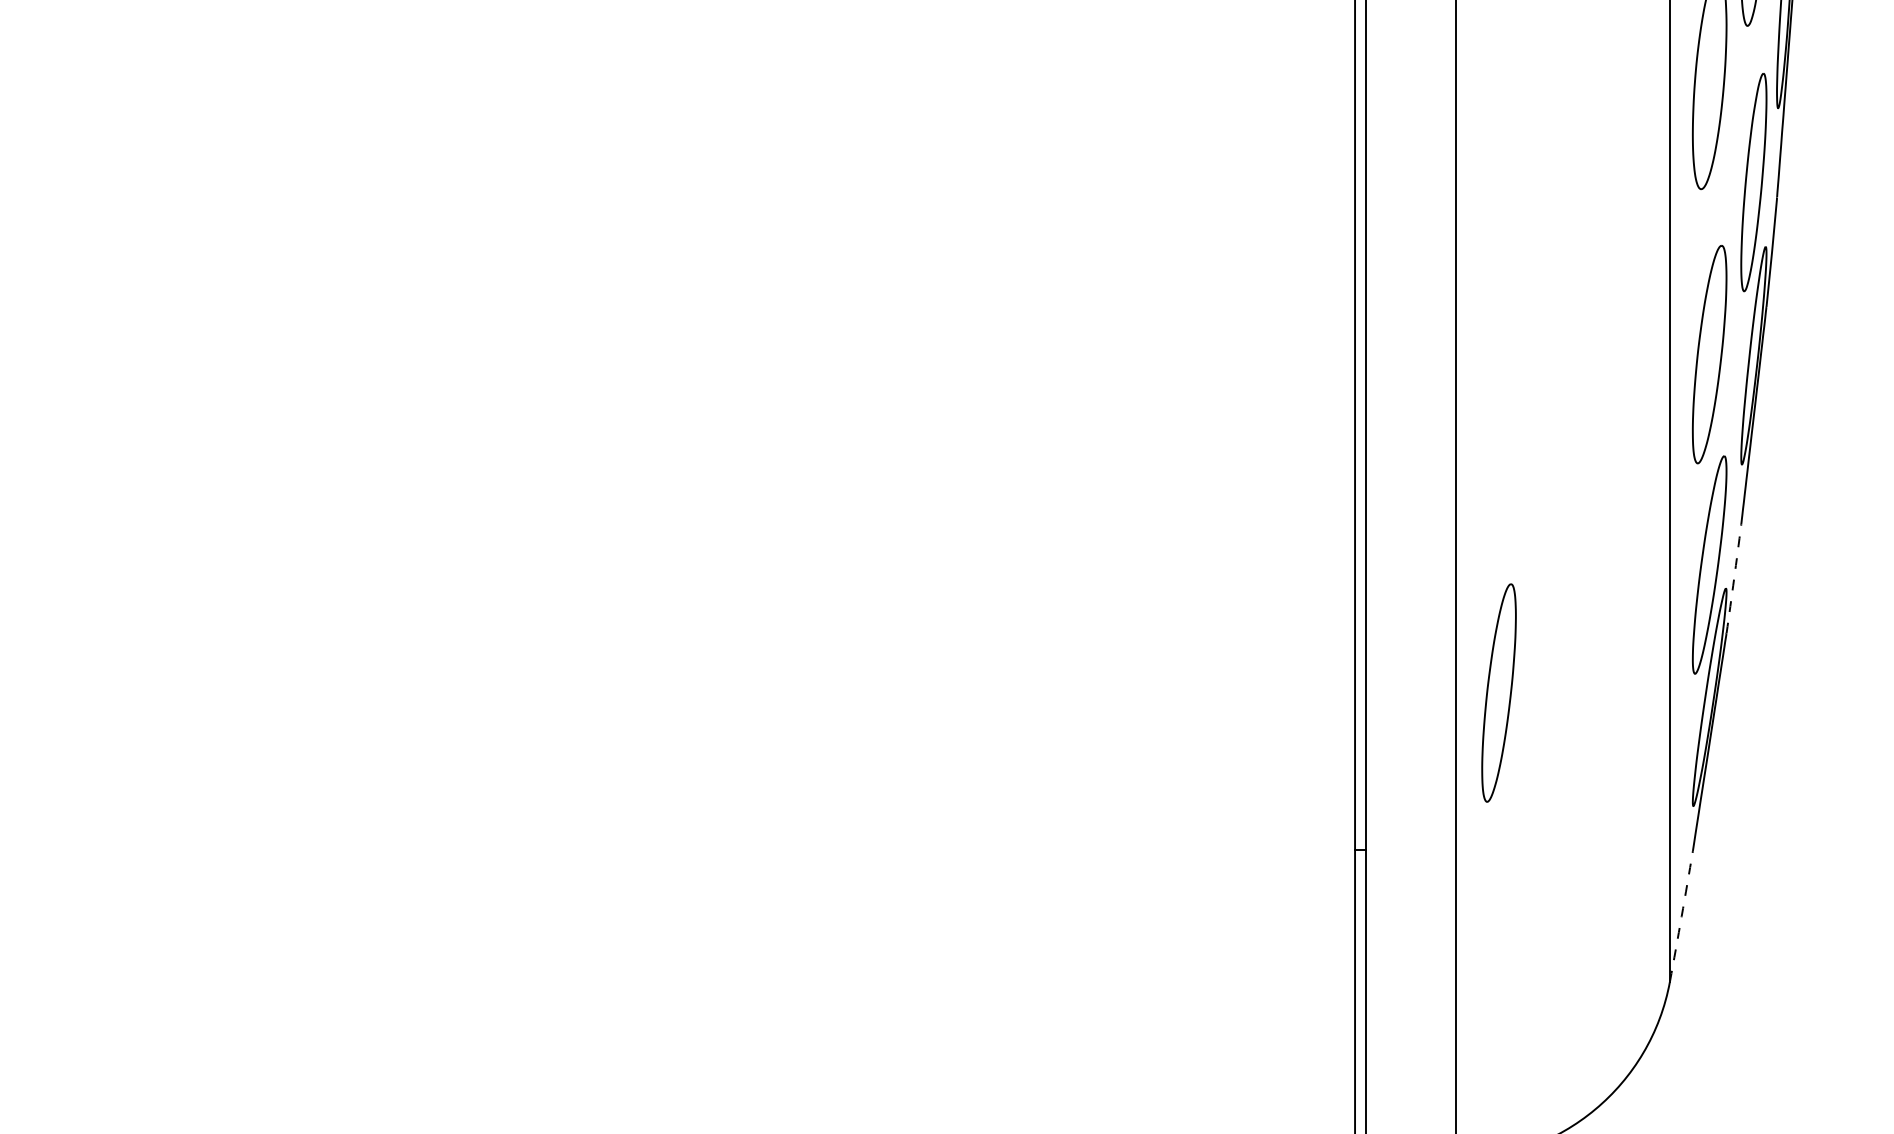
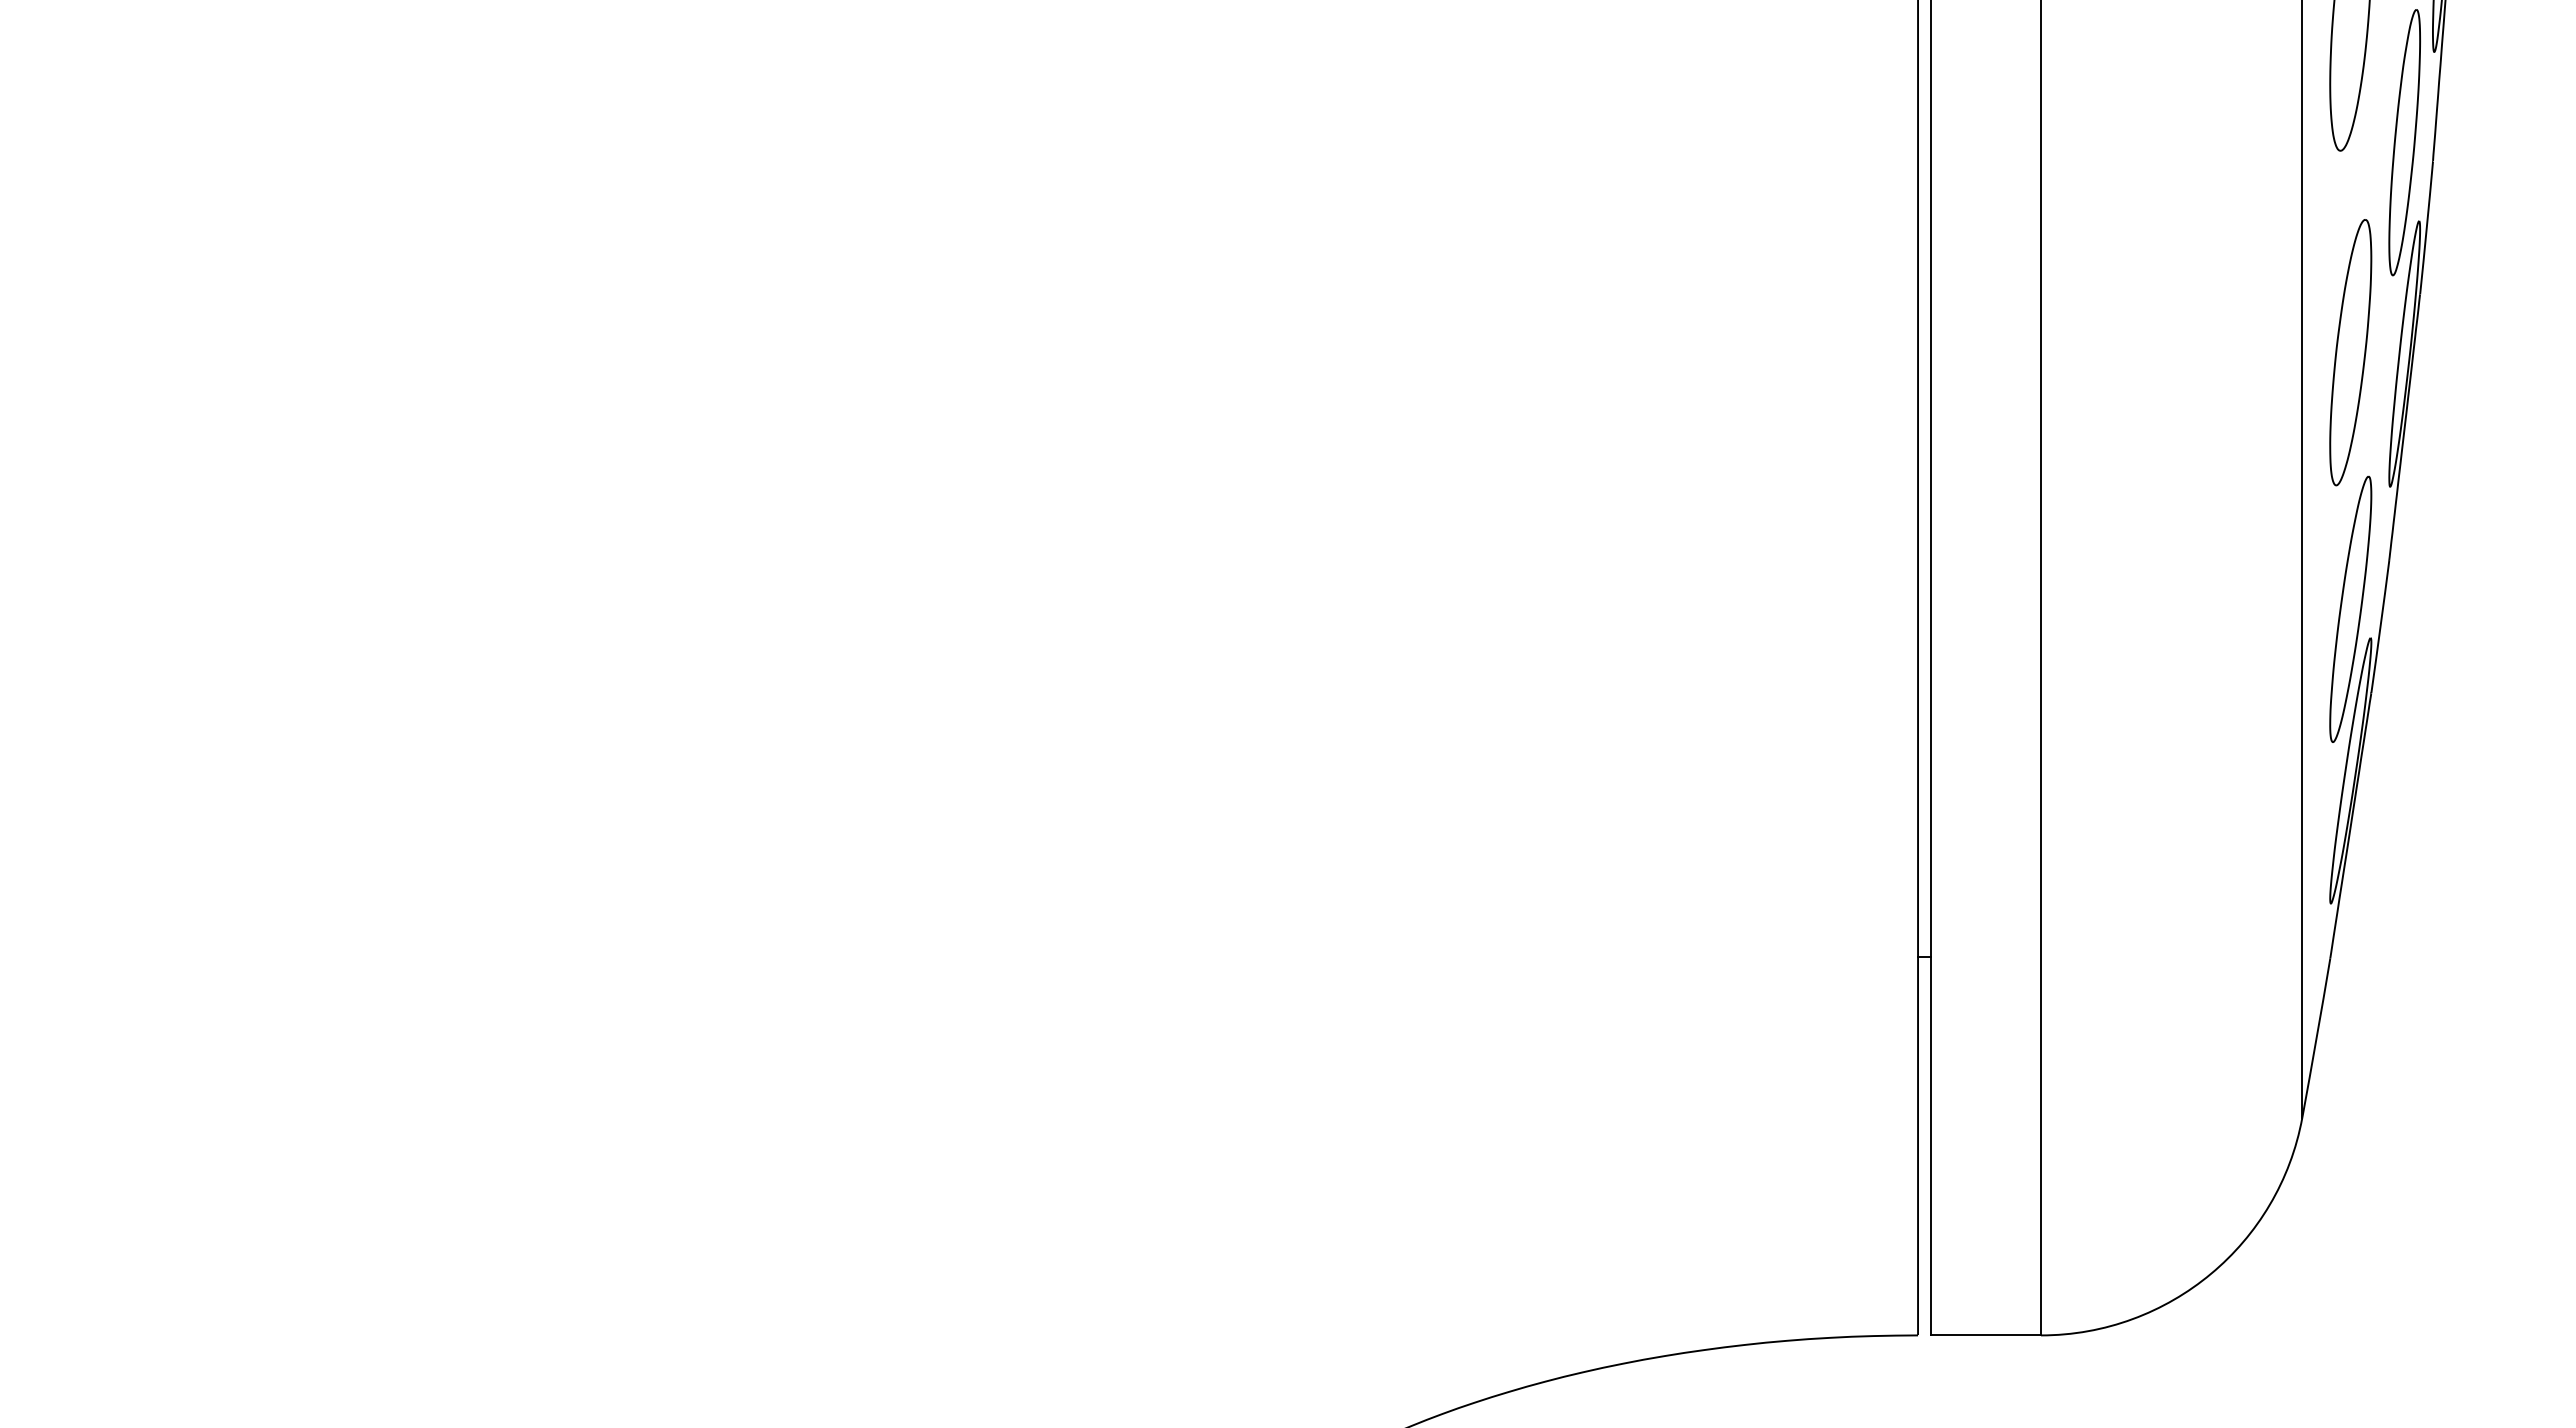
arc: (1734, 579) -> (2380, 626), dashed -> solid
part: (1498, 692) -> (2093, 765), removed
arc: (1681, 916) -> (2316, 1038), dashed -> solid

